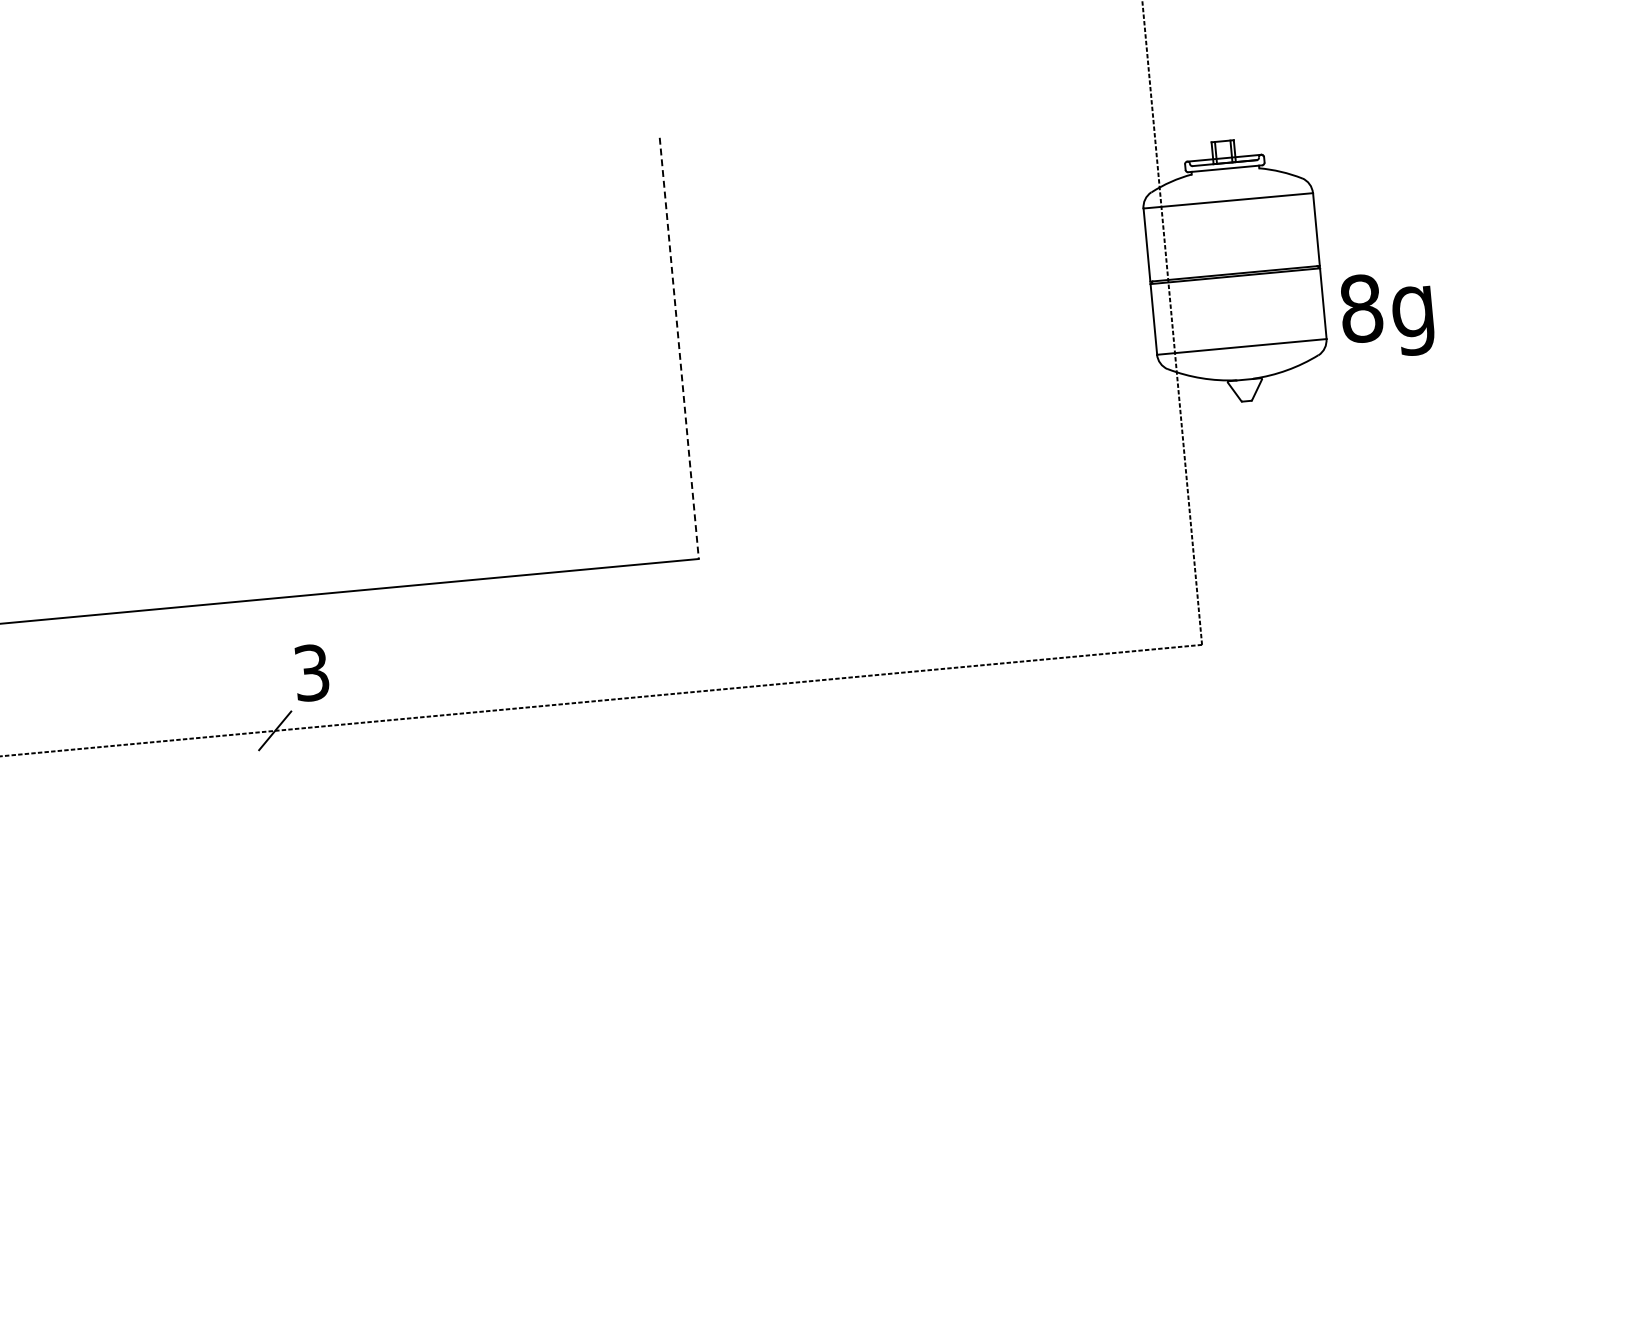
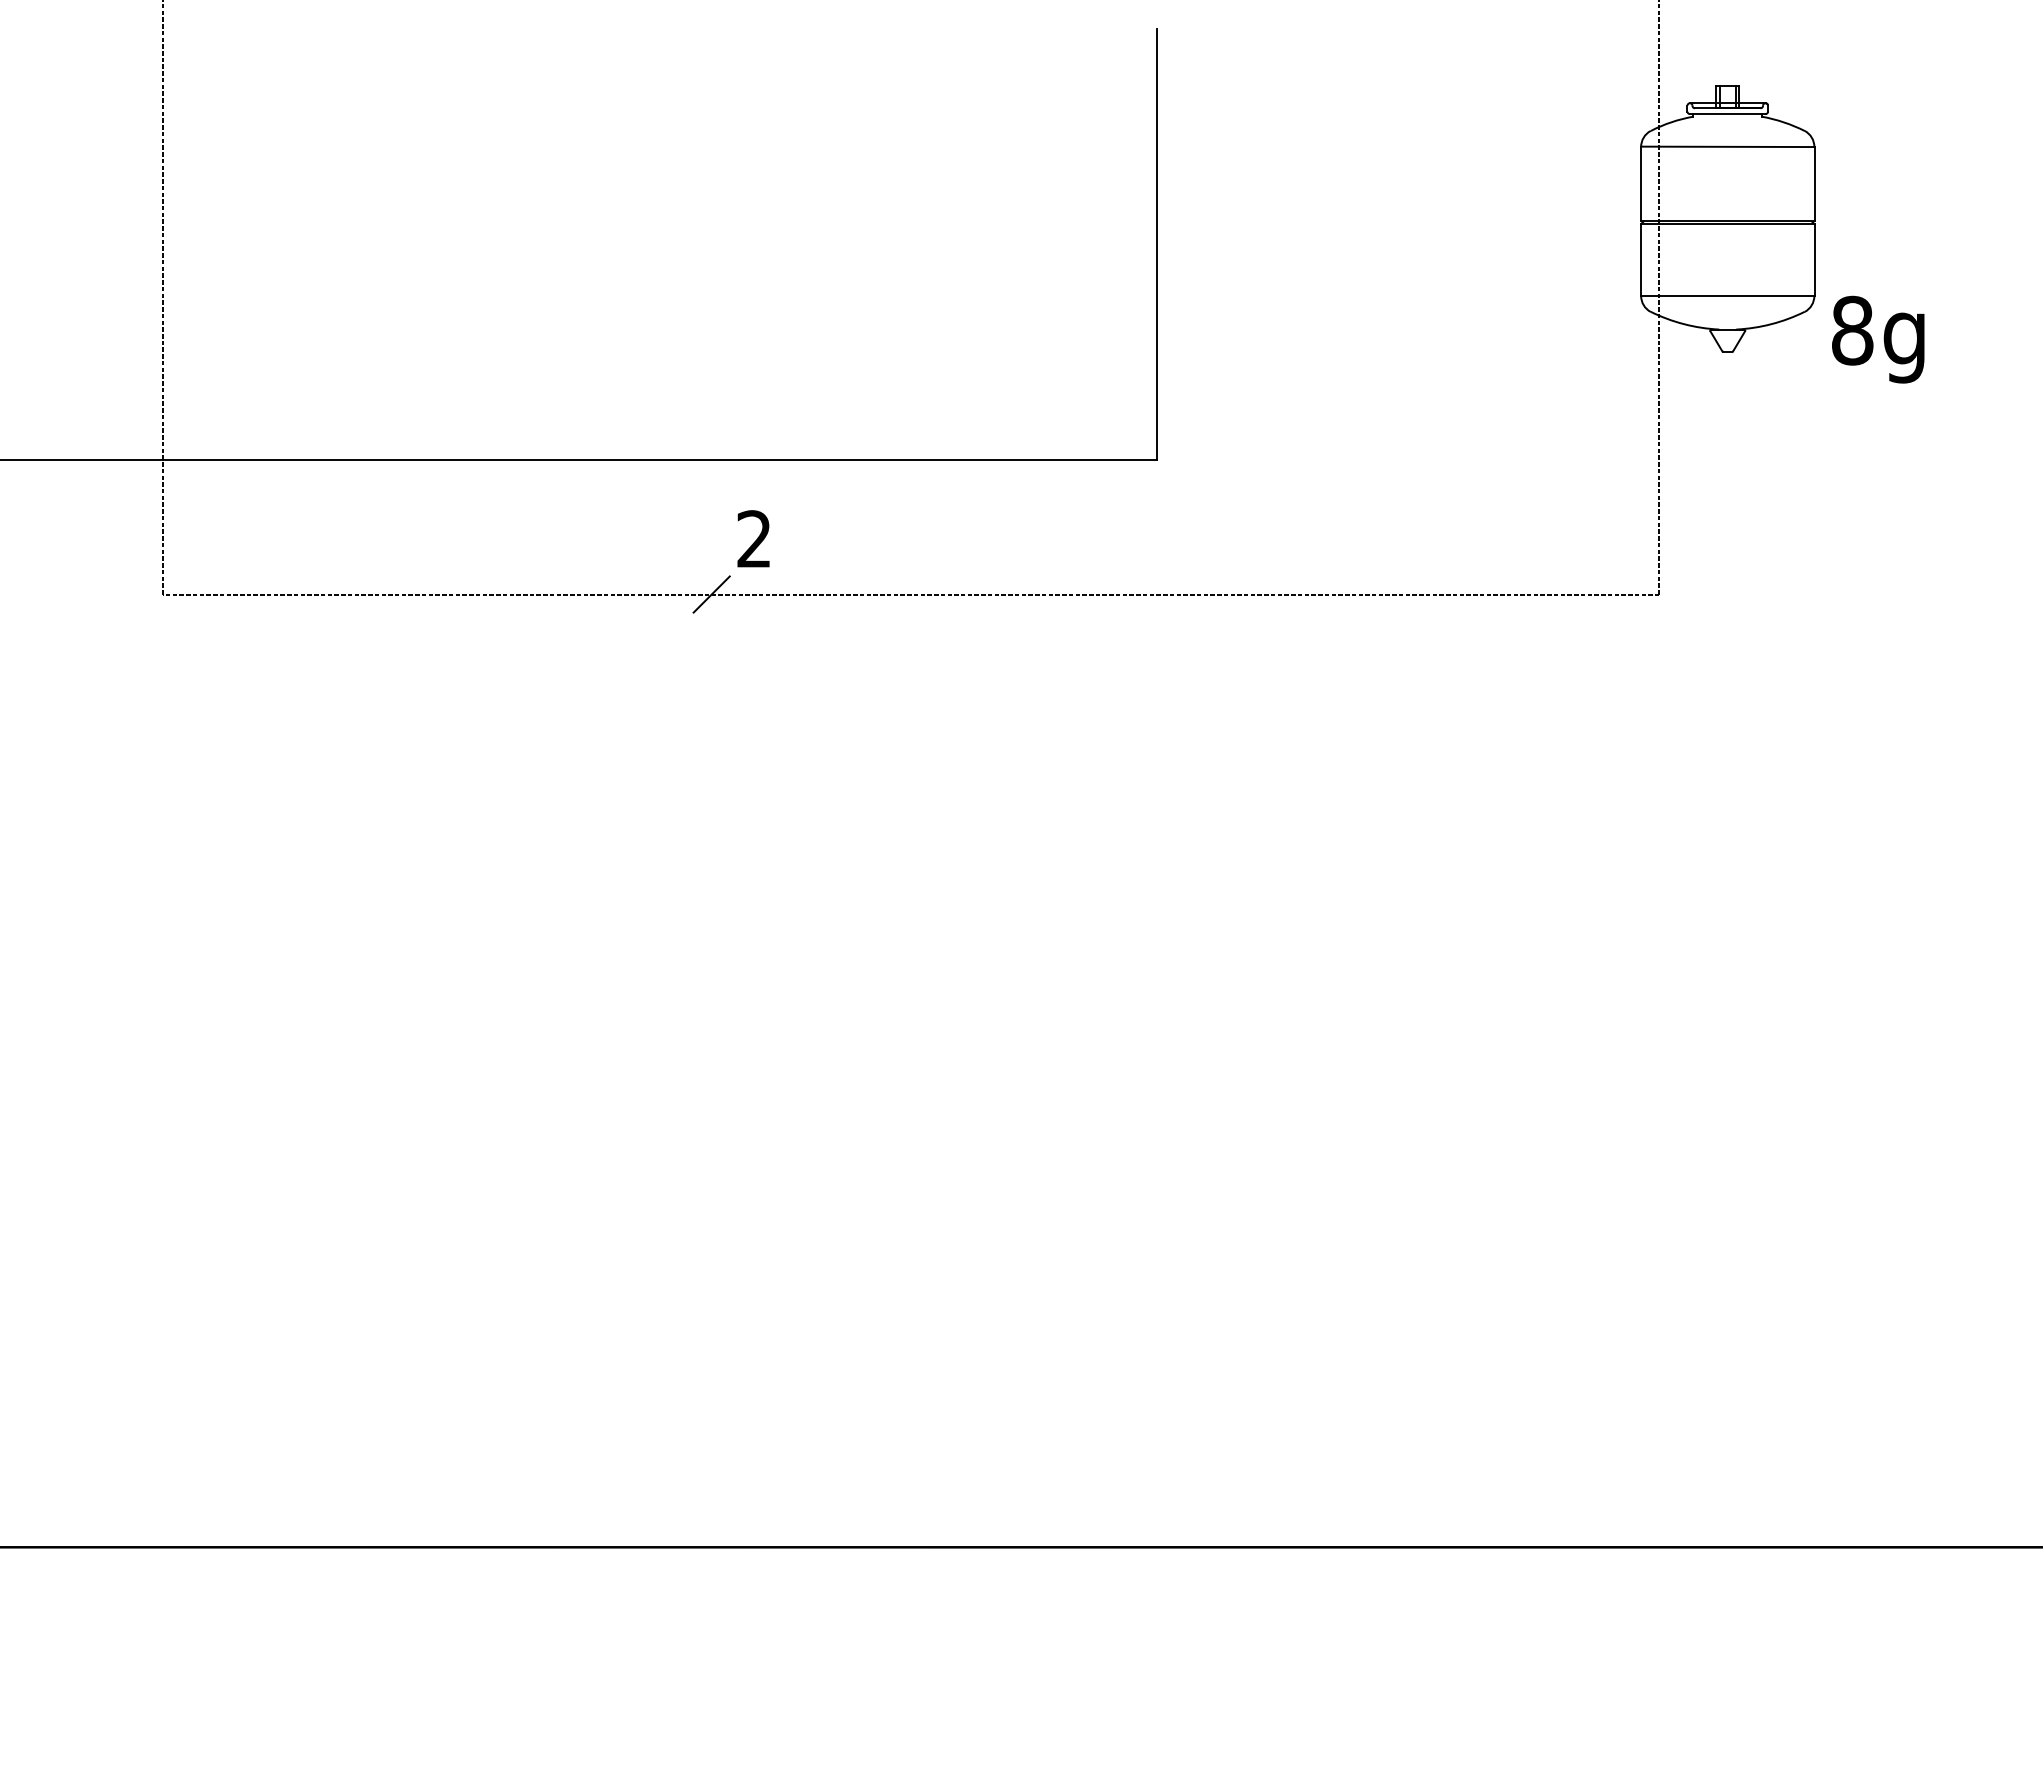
text: (1387, 314) -> (1878, 339), moved
line: (679, 349) -> (1157, 245), dashed -> solid
text: (311, 673) -> (753, 539), 3 -> 2

